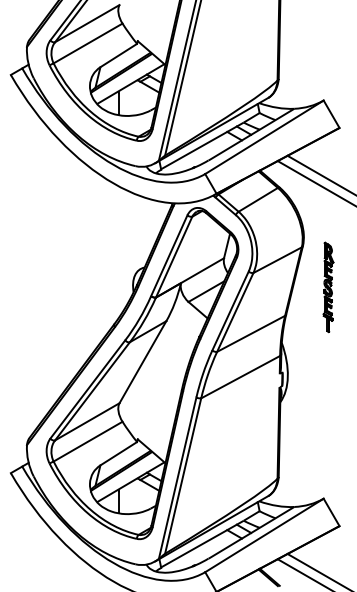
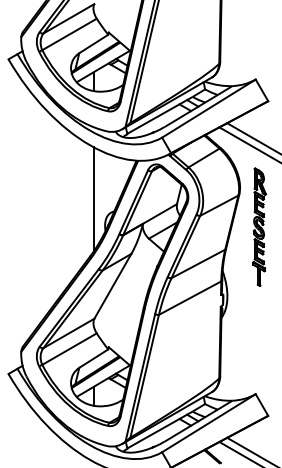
line: (118, 251) -> (93, 198), added
part: (328, 287) -> (259, 227), size x1.67

